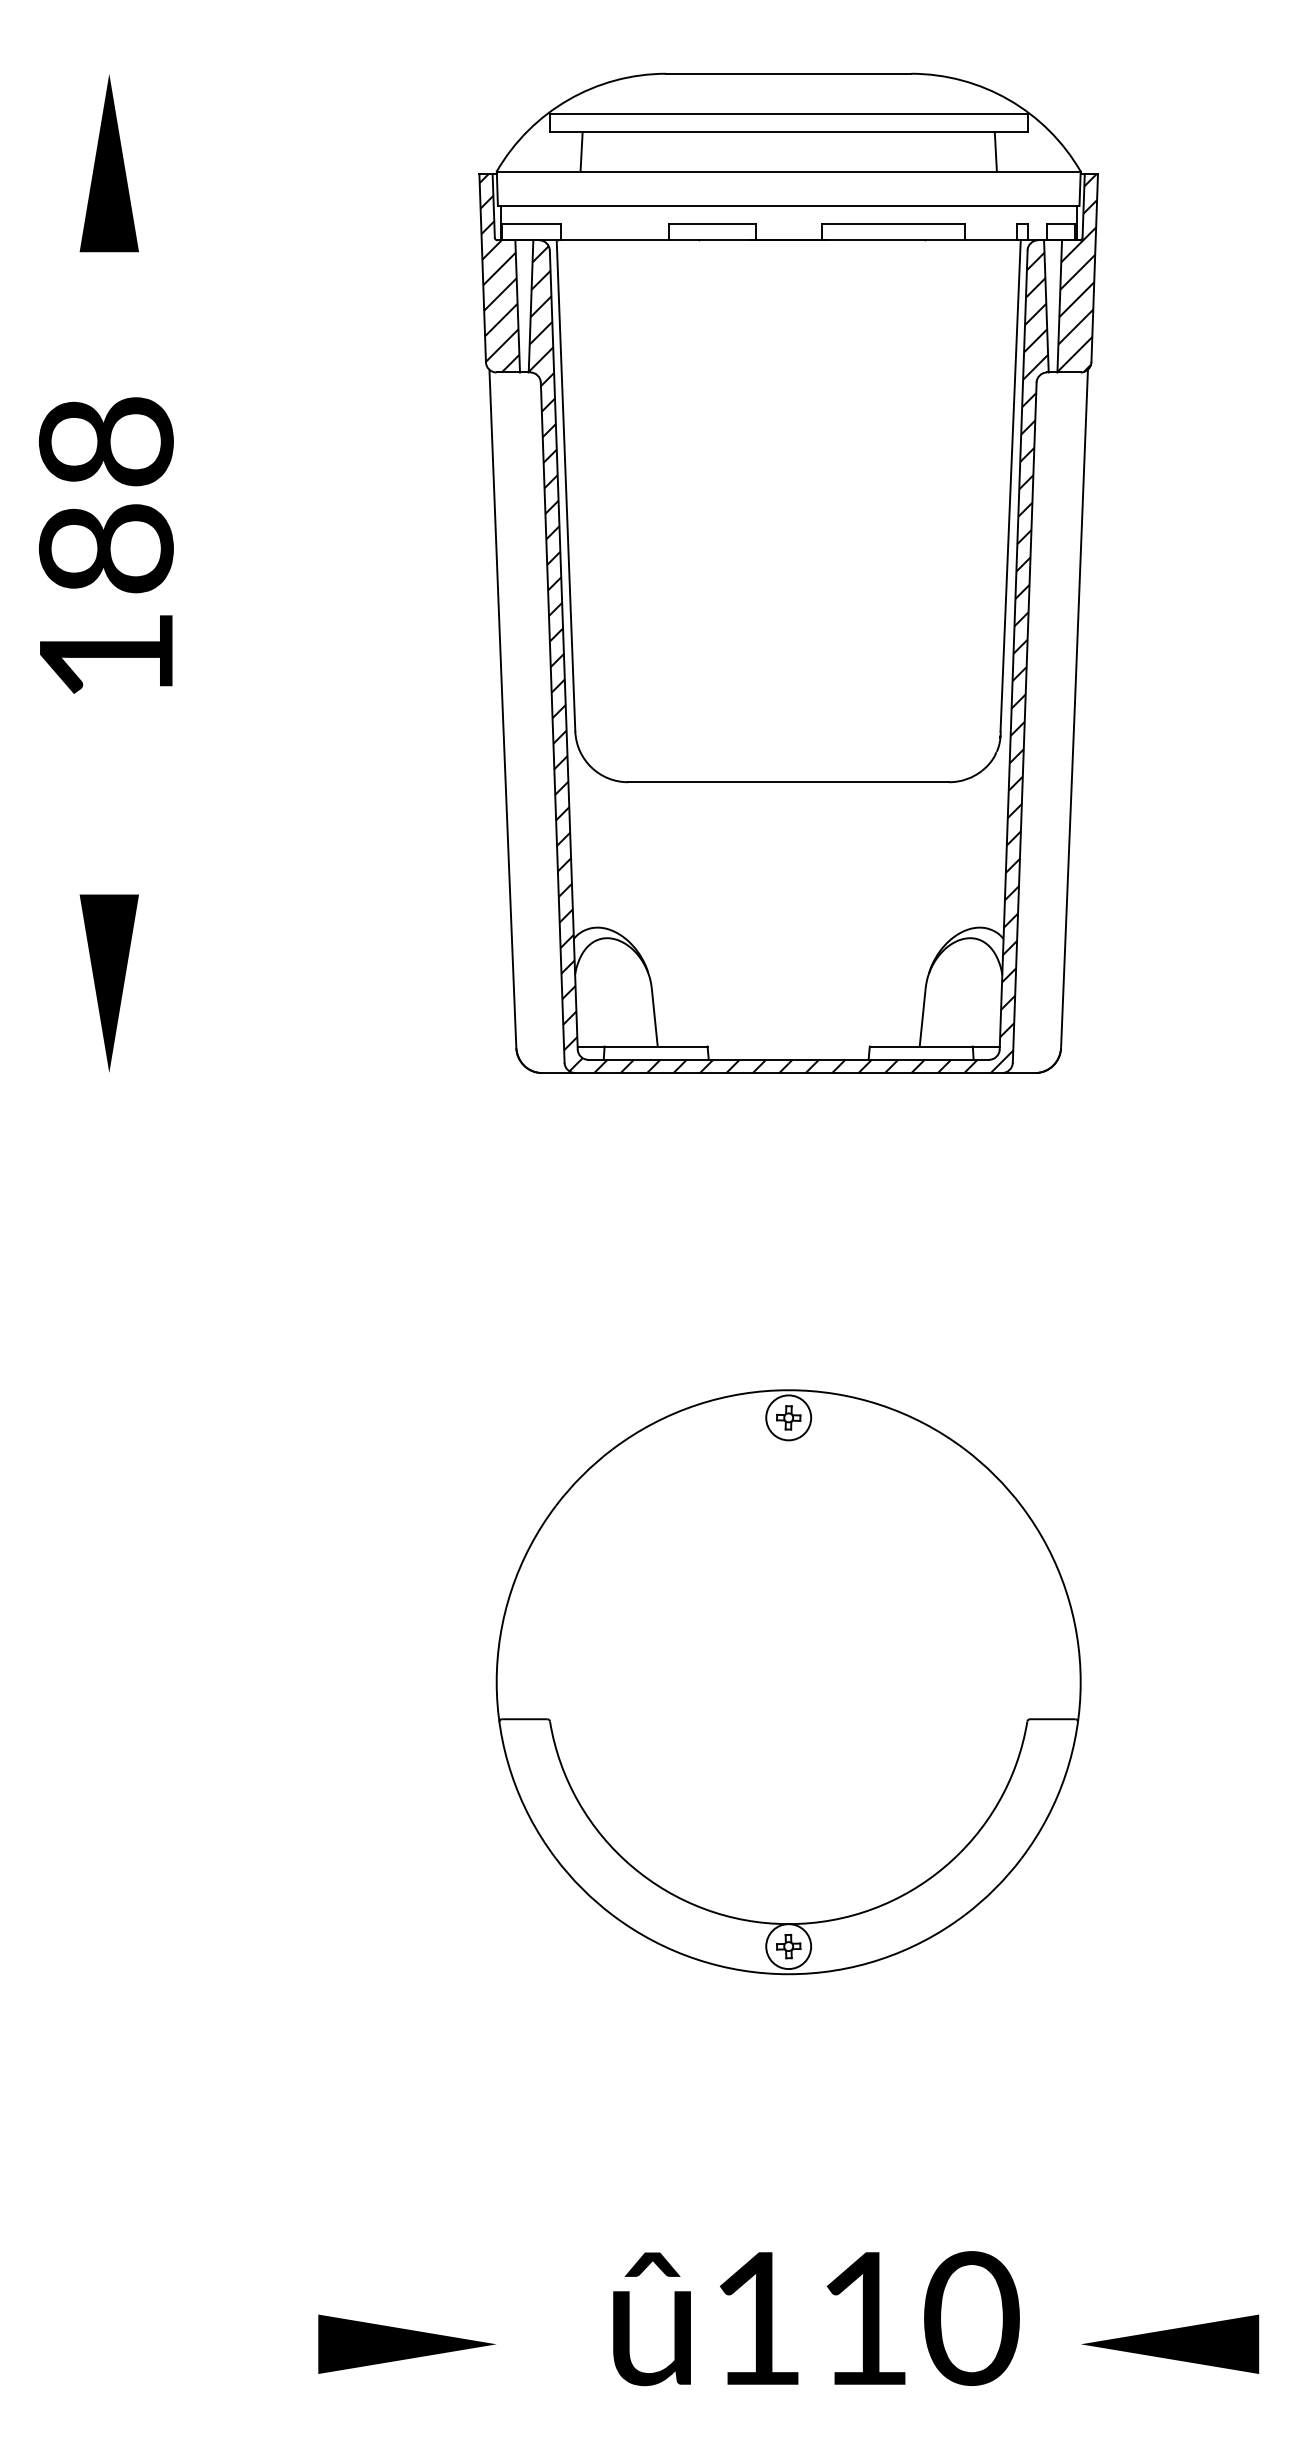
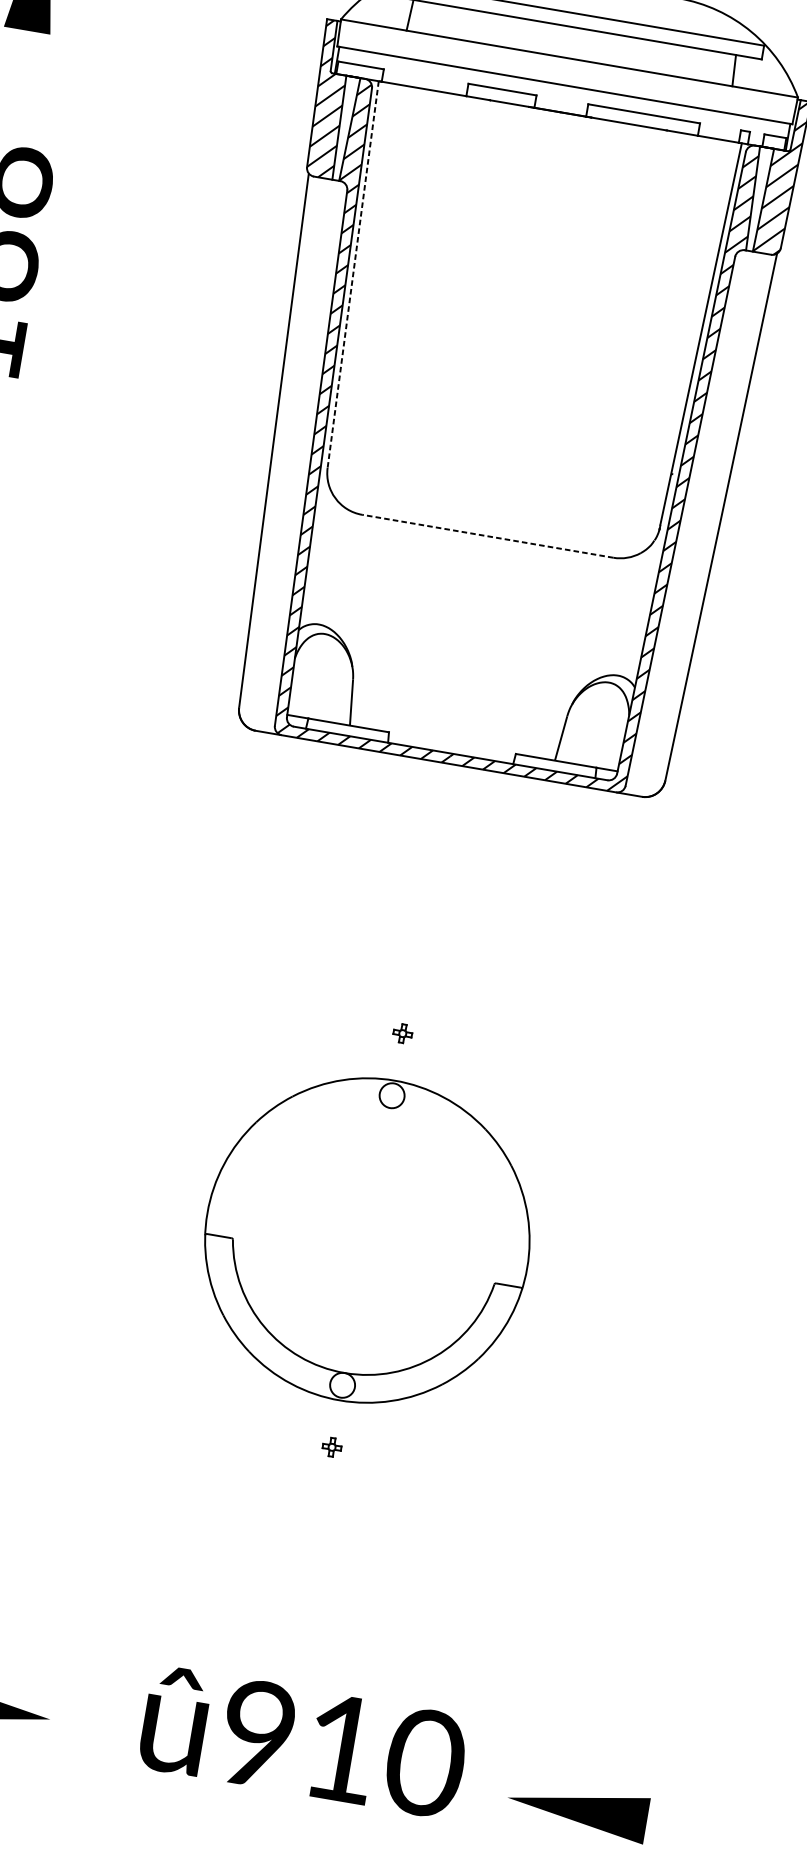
line: (566, 485) -> (353, 274), solid -> dashed
line: (788, 782) -> (487, 536), solid -> dashed
part: (788, 1682) -> (367, 1240), size x0.7
text: (756, 2317) -> (257, 1733), 110 -> 910

